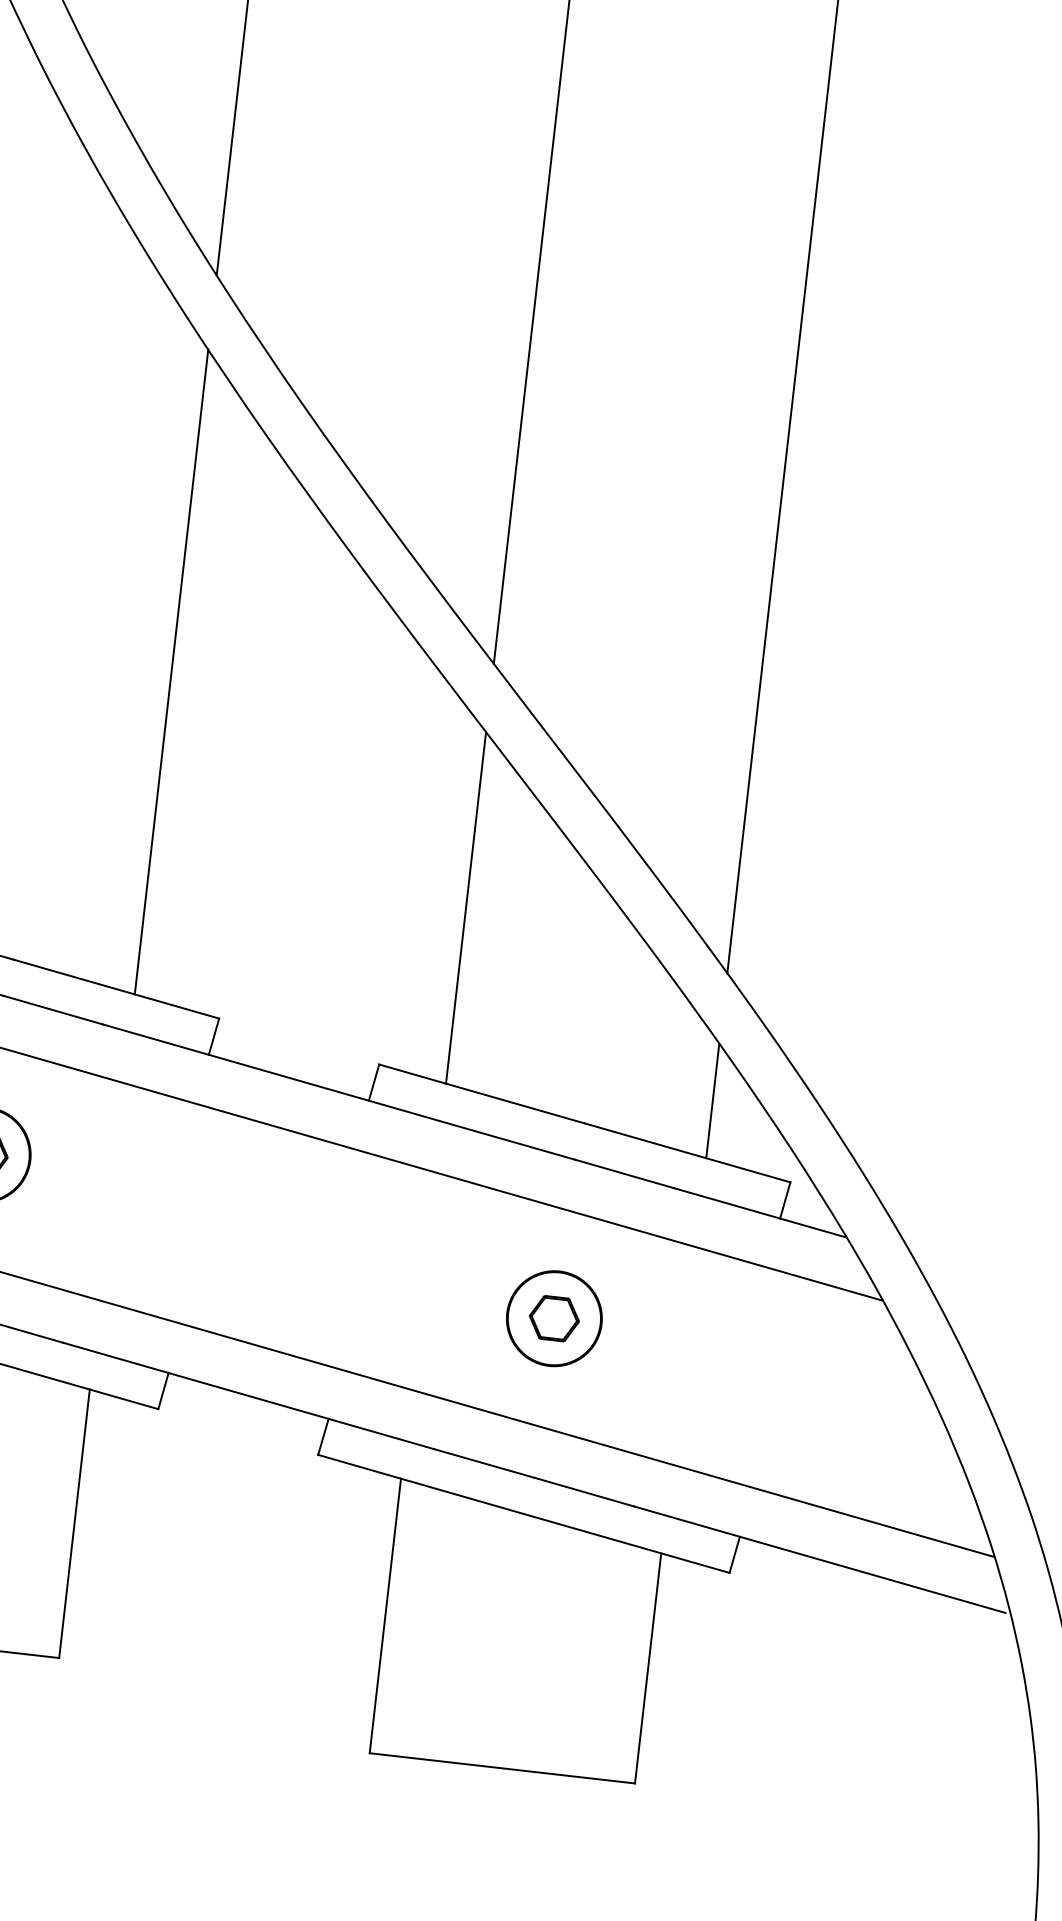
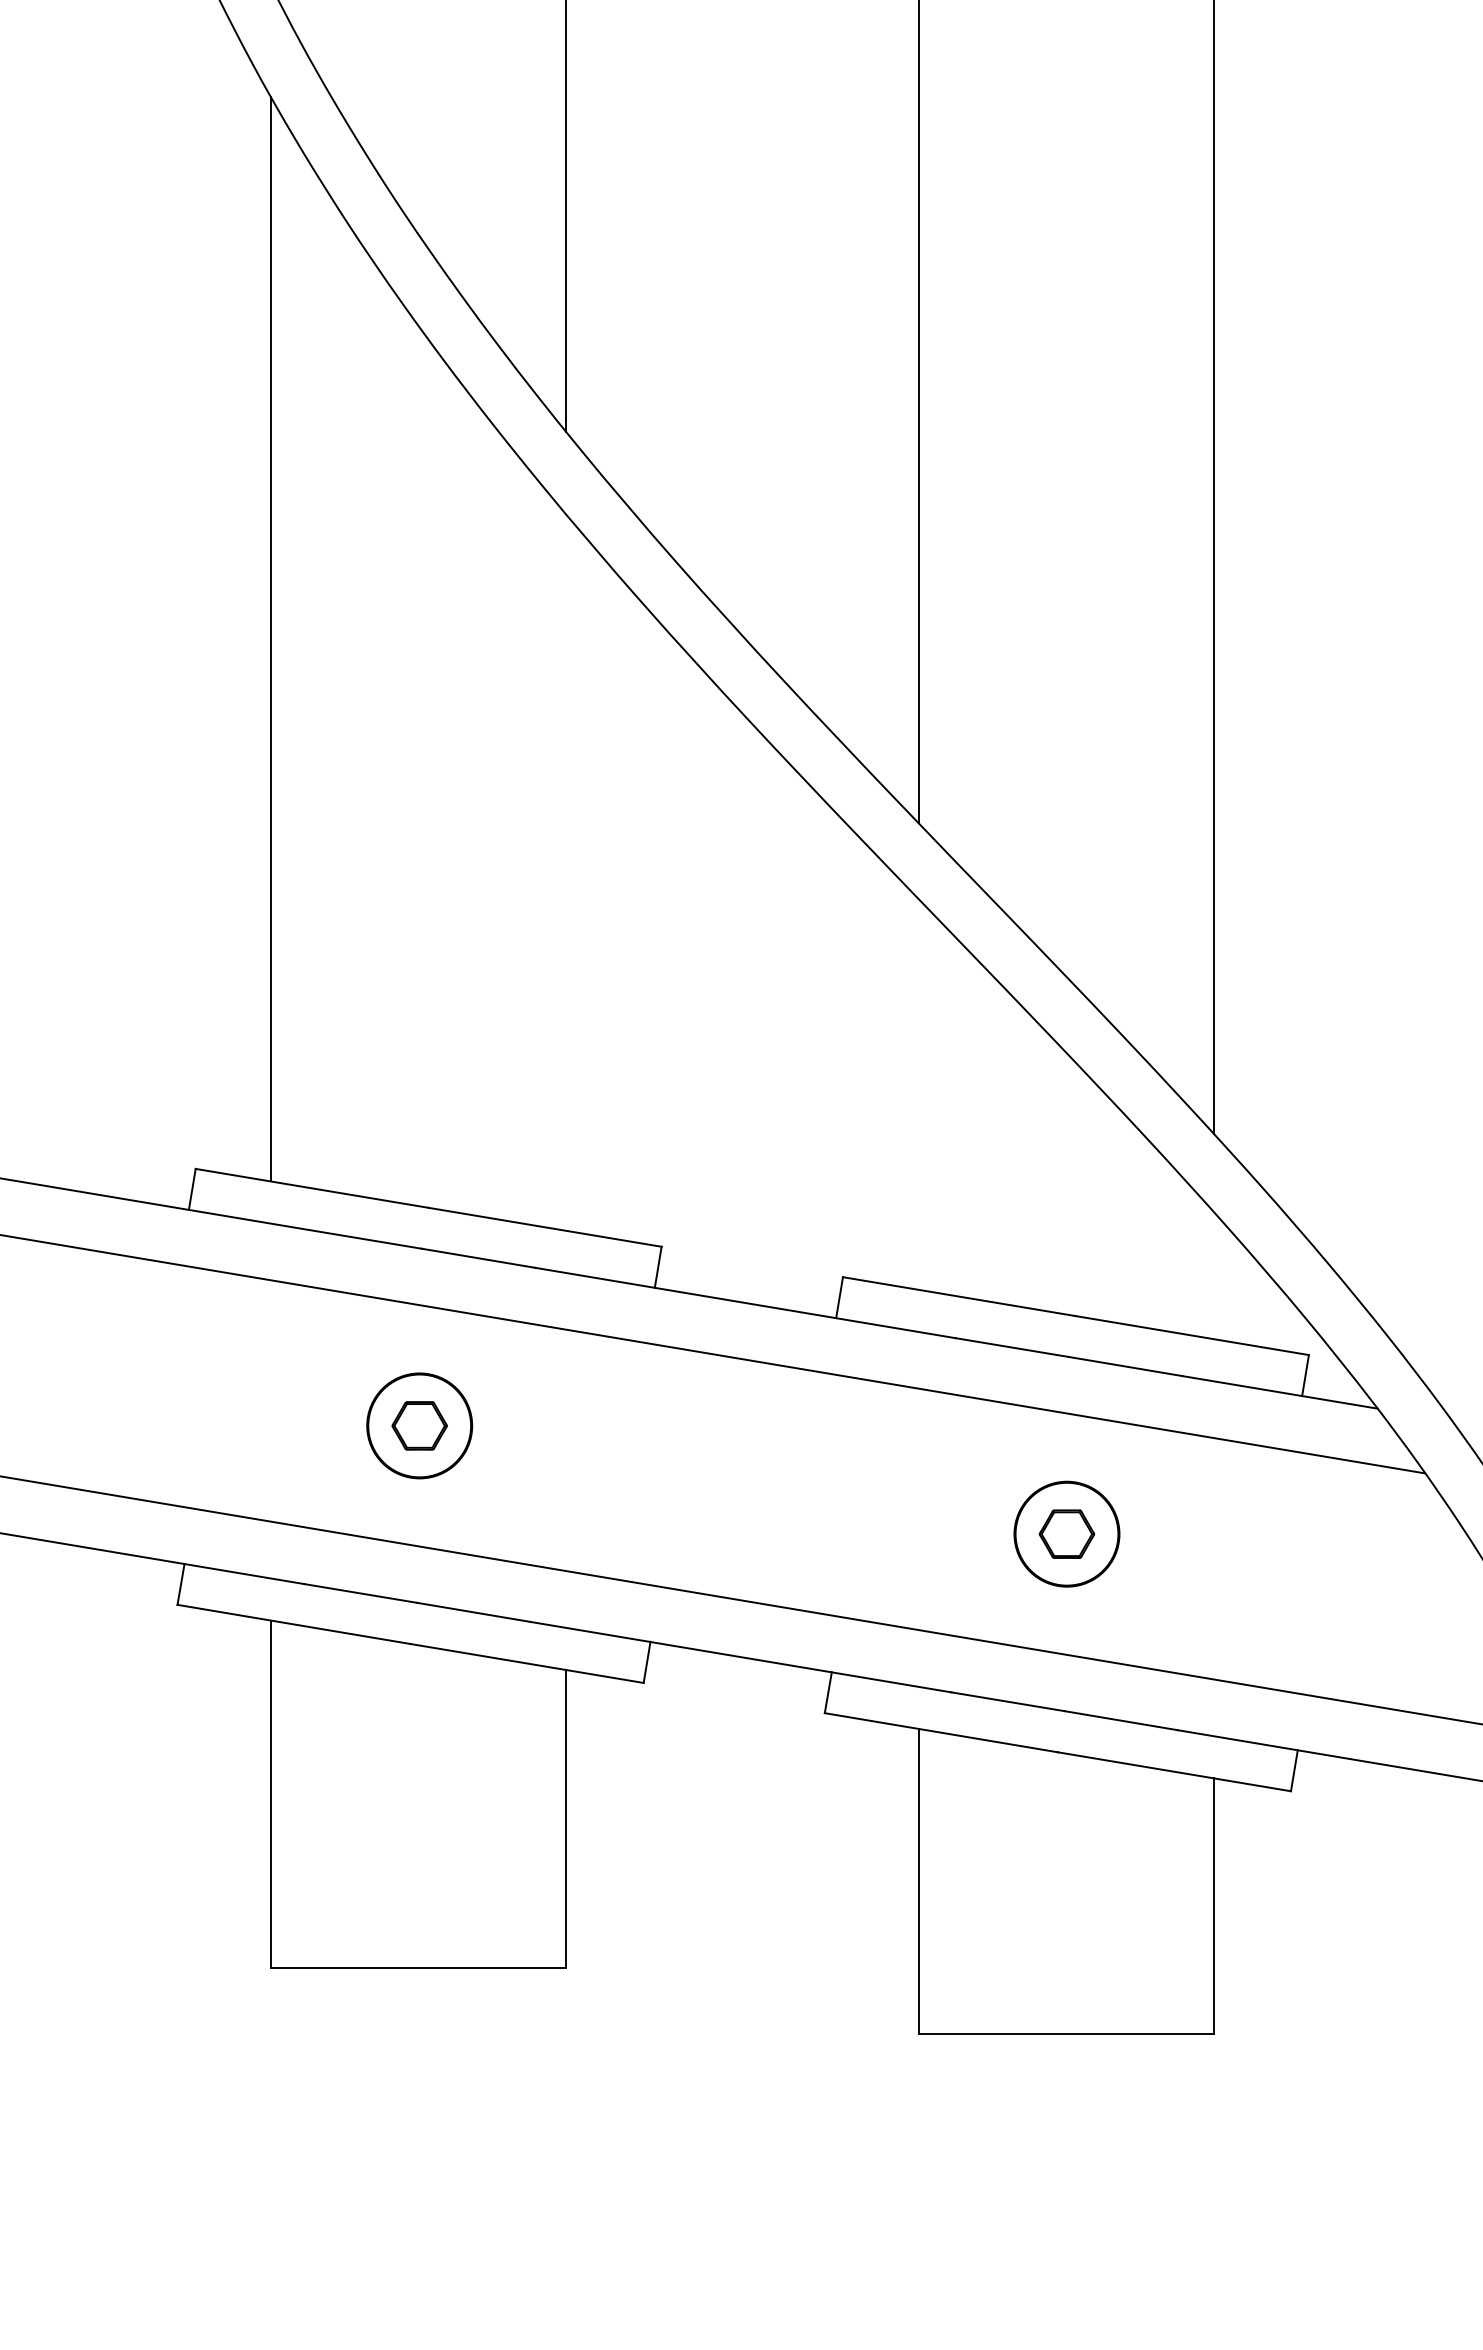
line: (172, 671) -> (566, 871), removed
line: (465, 907) -> (918, 1093), removed
line: (712, 1100) -> (1213, 1275), removed

